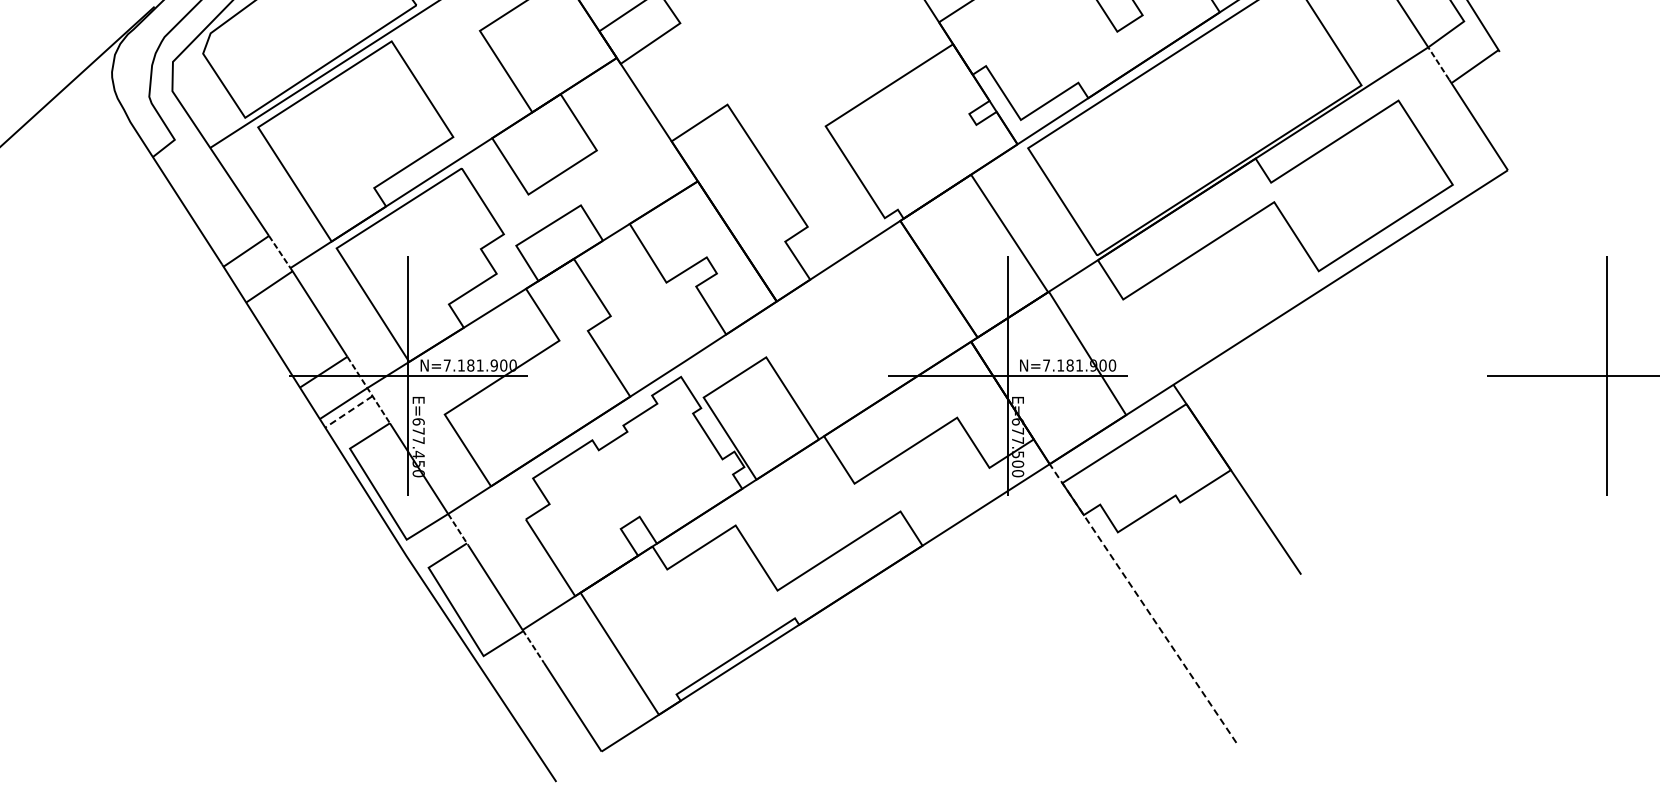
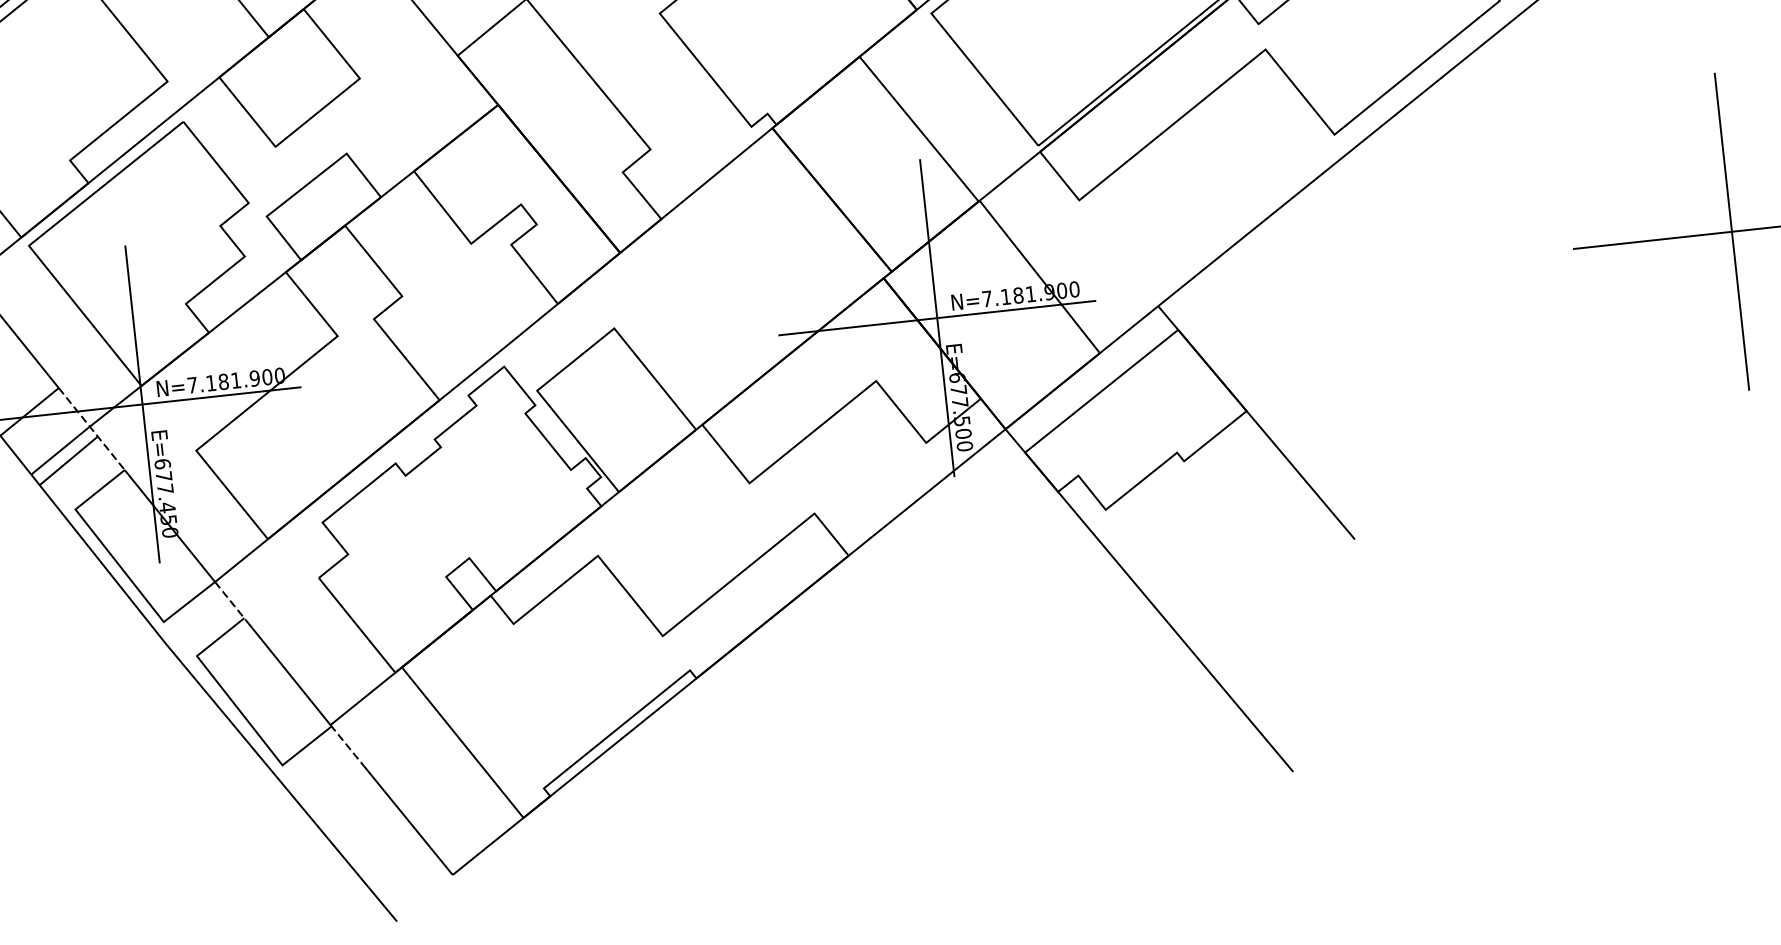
line: (348, 412) -> (68, 461), dashed -> solid
line: (1143, 603) -> (1149, 600), dashed -> solid

